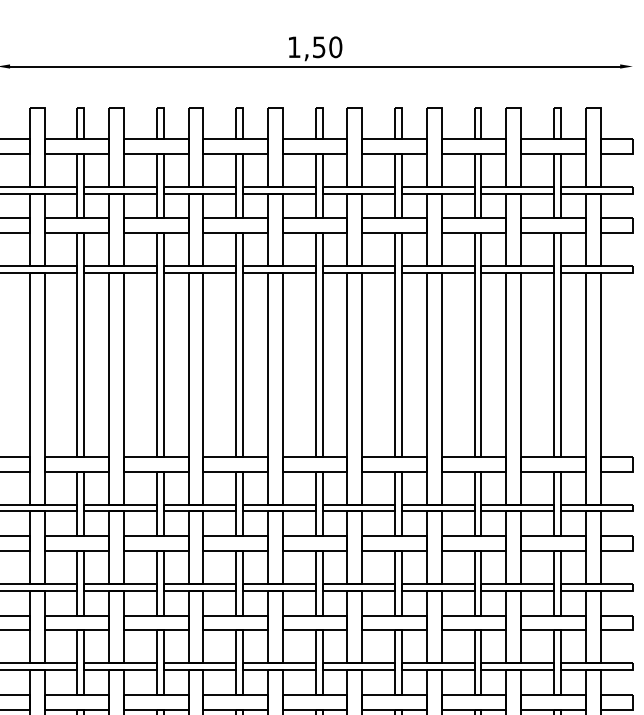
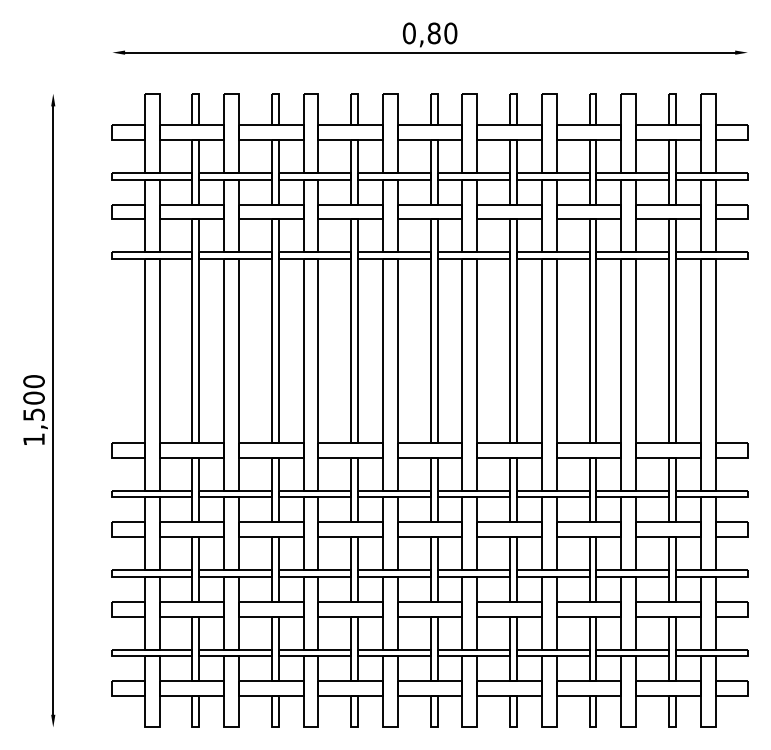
text: (306, 47) -> (421, 33), 1,50 -> 0,80

